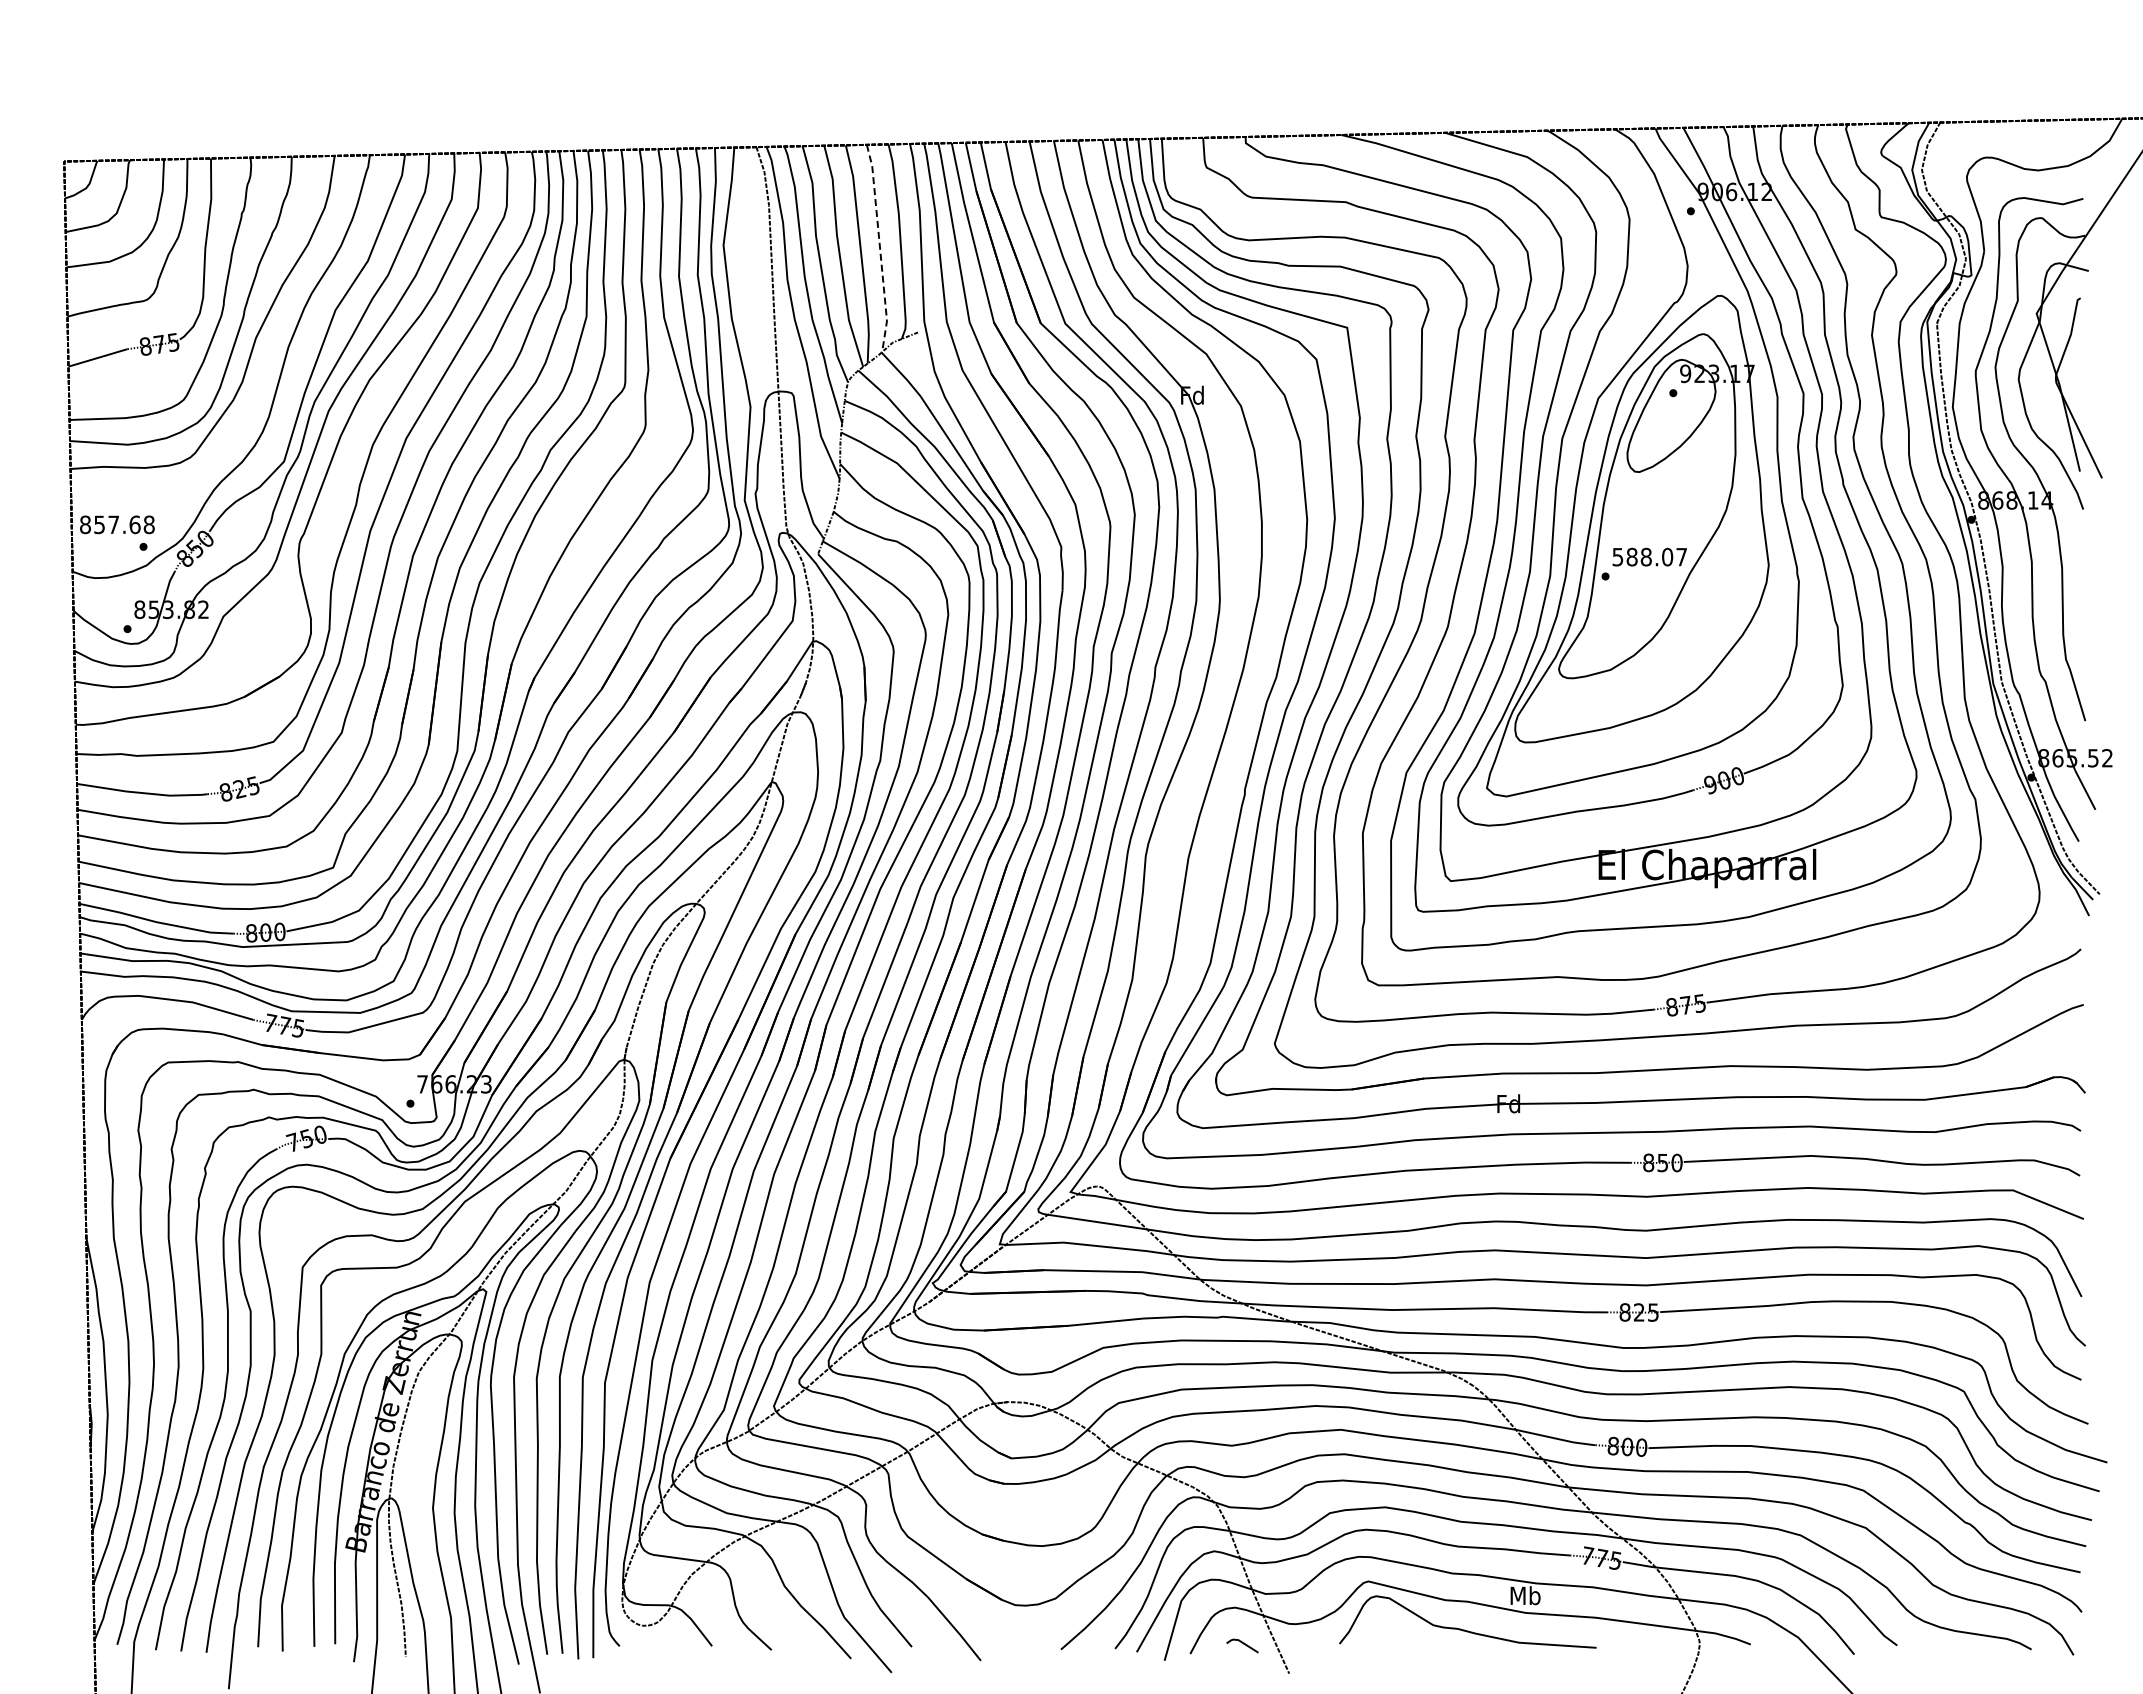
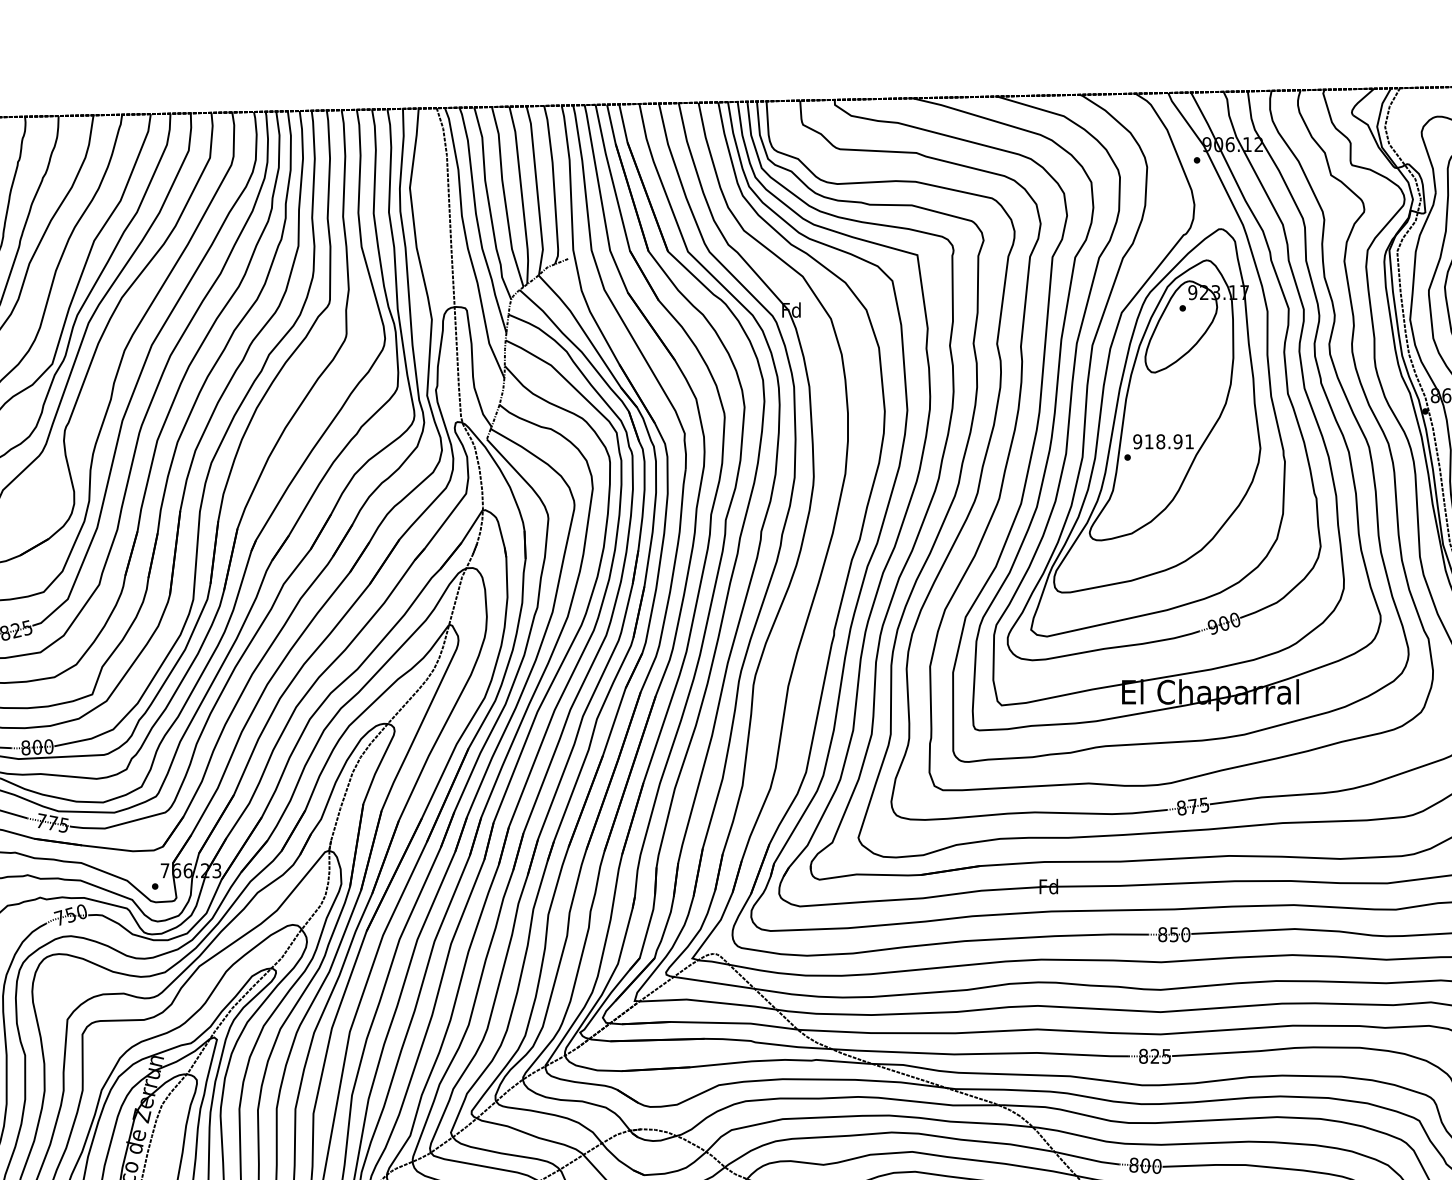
line: (880, 248) -> (537, 190), dashed -> solid
text: (1649, 556) -> (1163, 441), 588.07 -> 918.91

